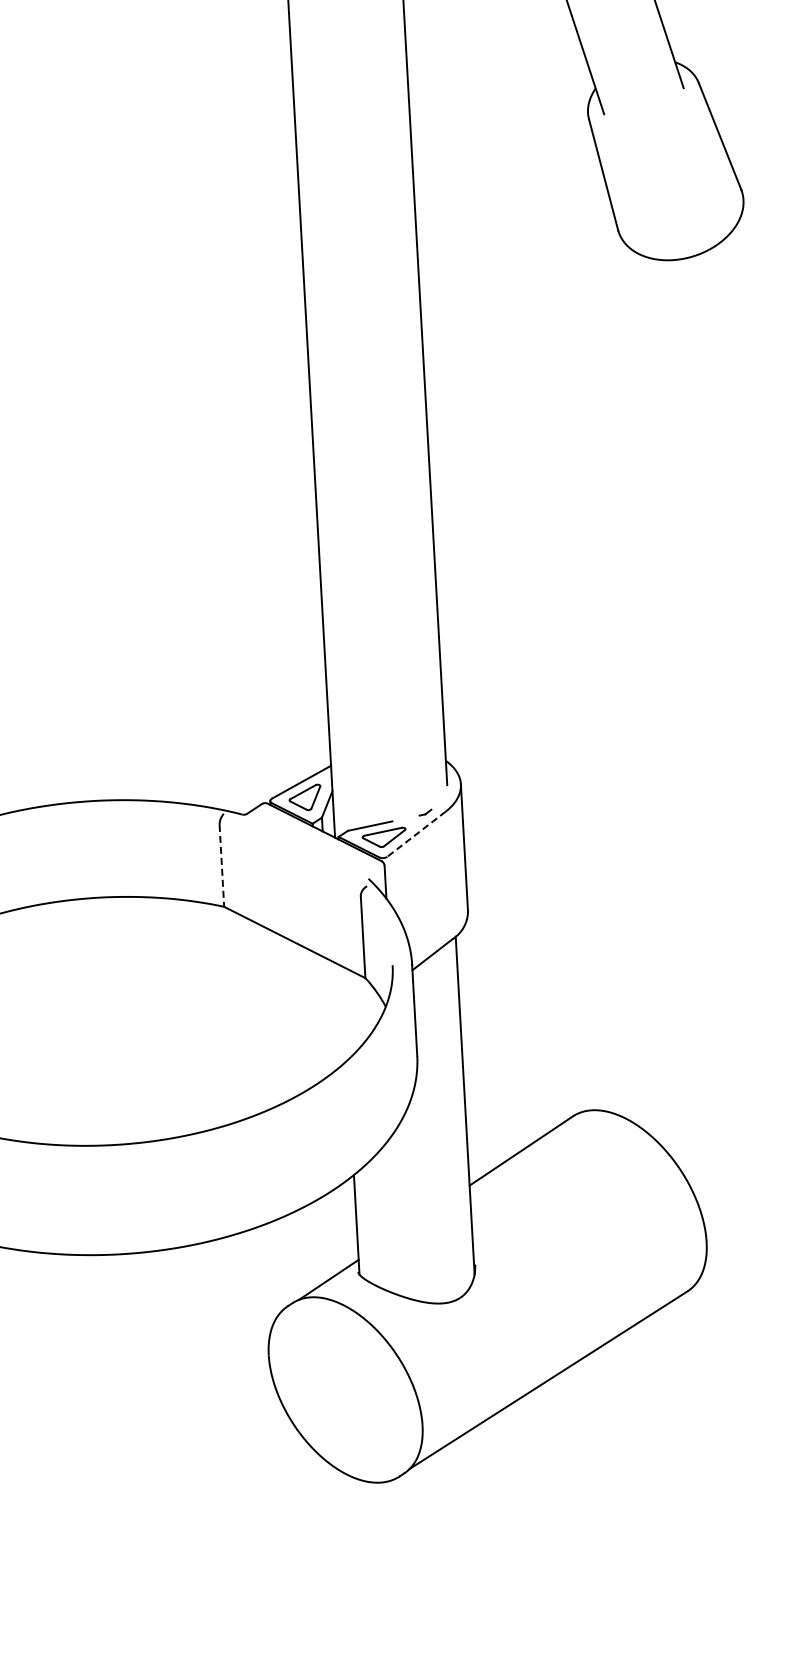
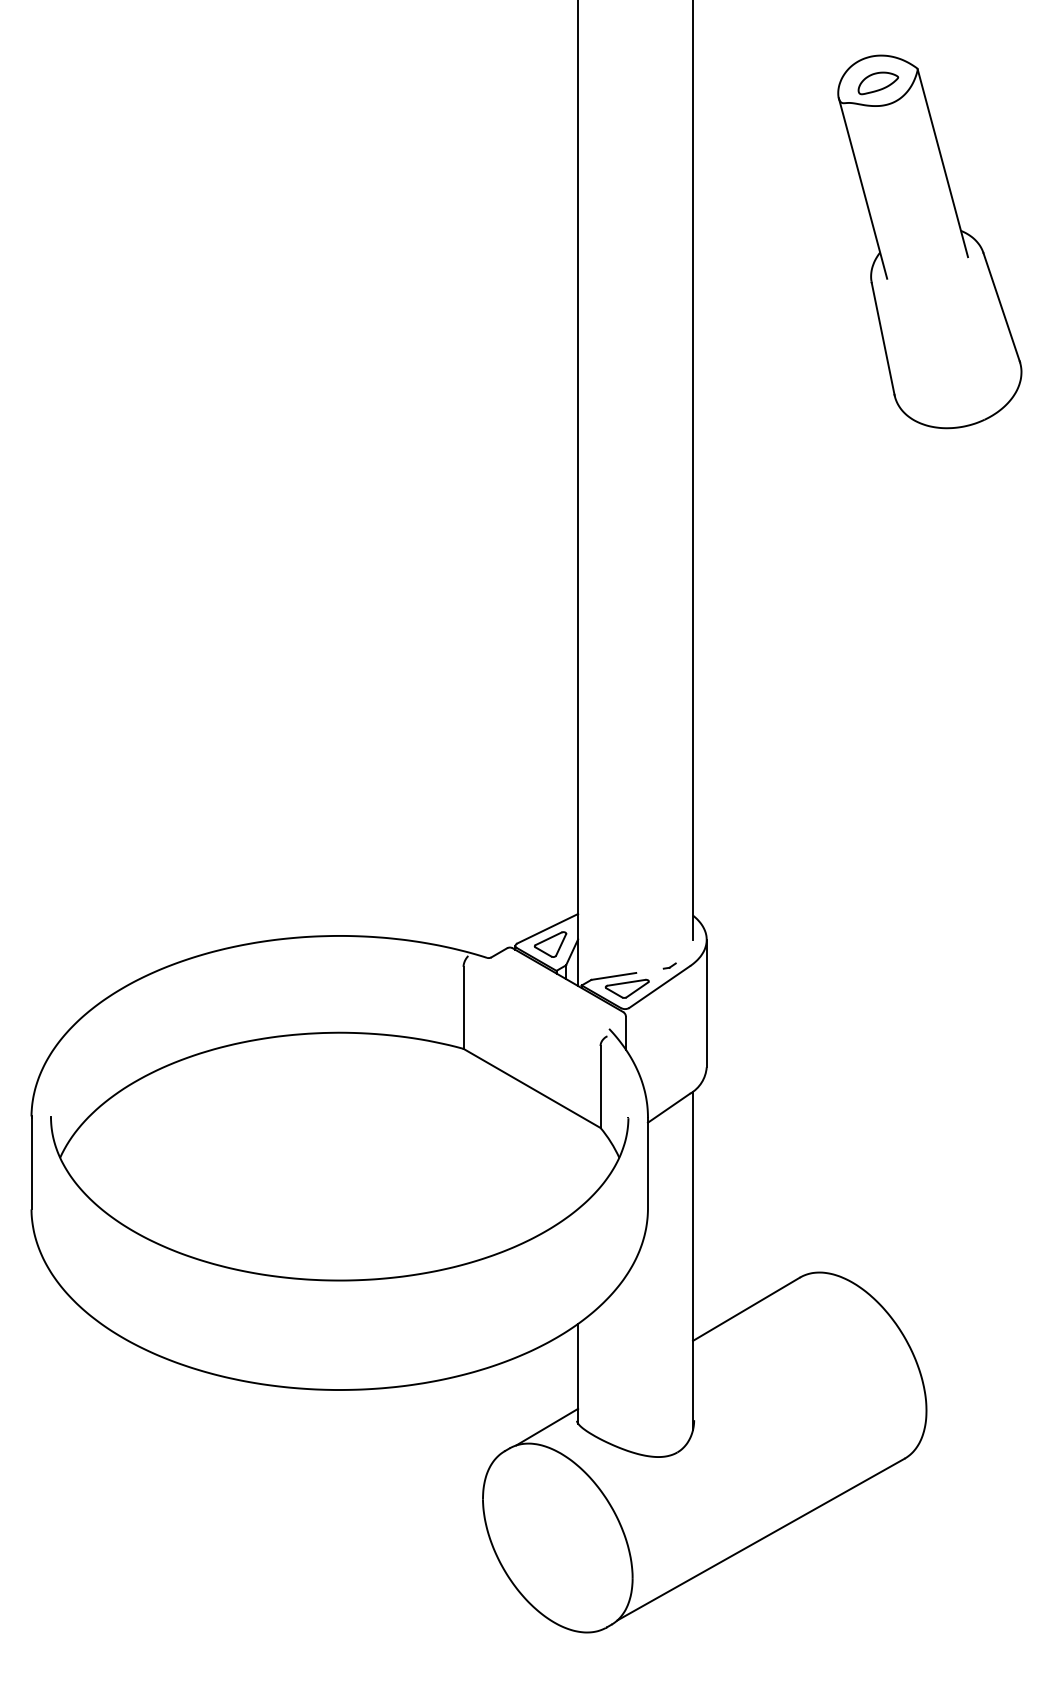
line: (416, 834) -> (659, 987), dashed -> solid
line: (221, 866) -> (463, 1008), dashed -> solid

